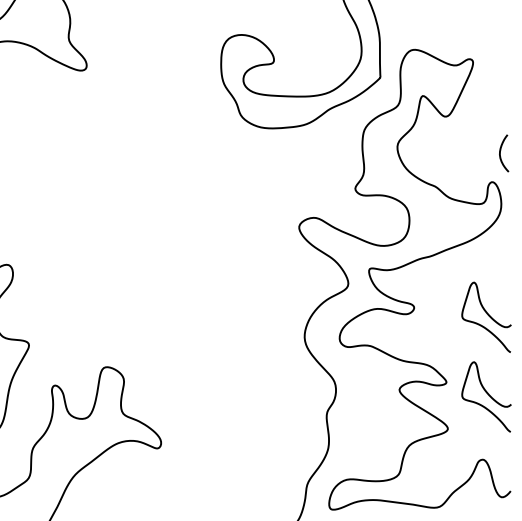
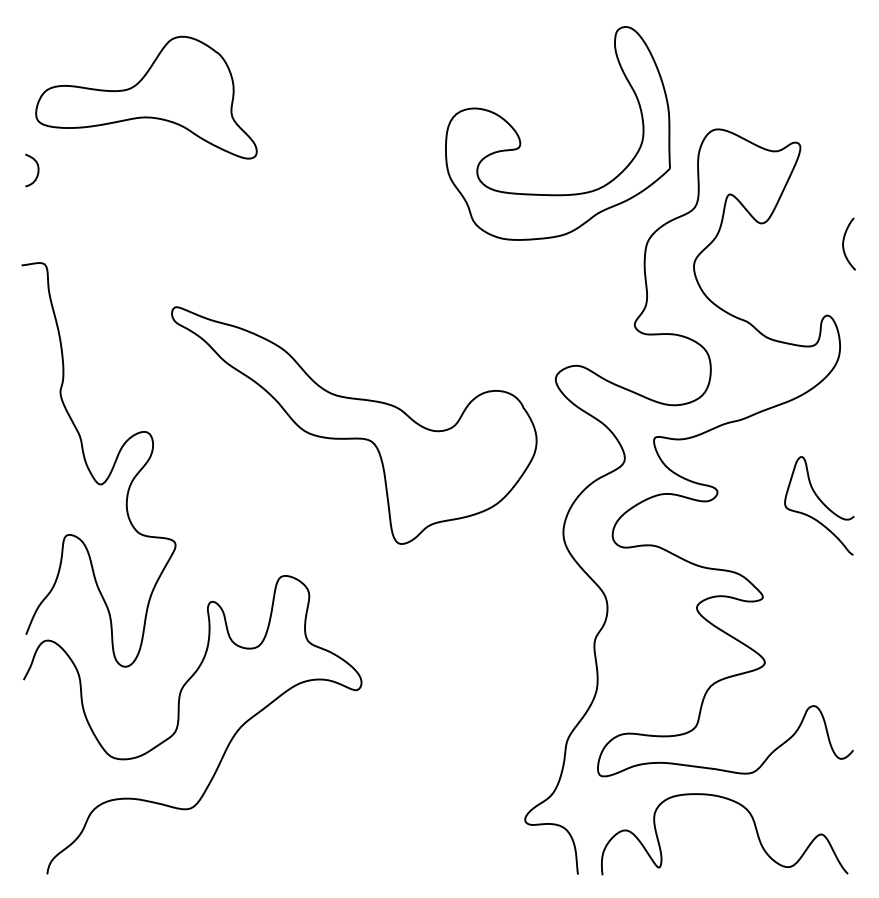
curve: (500, 152) -> (844, 242), moved
part: (156, 260) -> (354, 425), added
curve: (488, 395) -> (821, 615), removed

